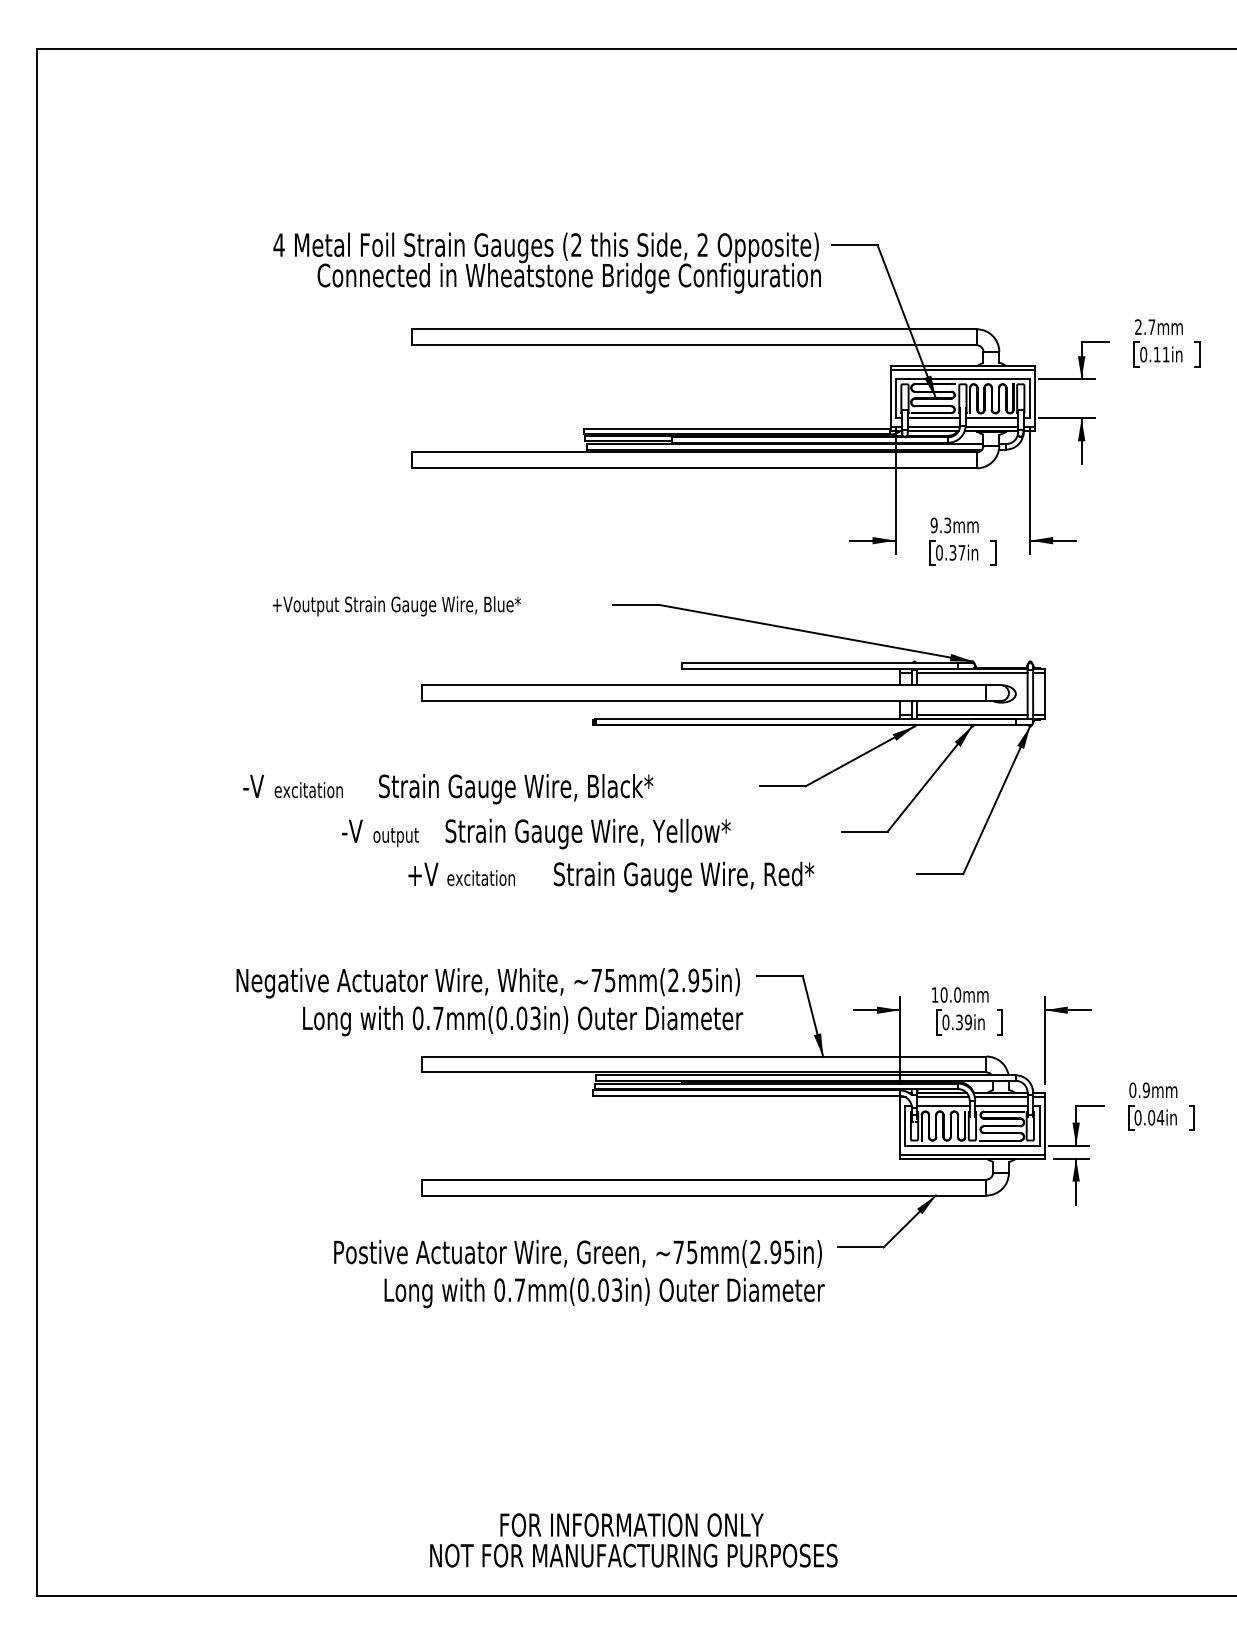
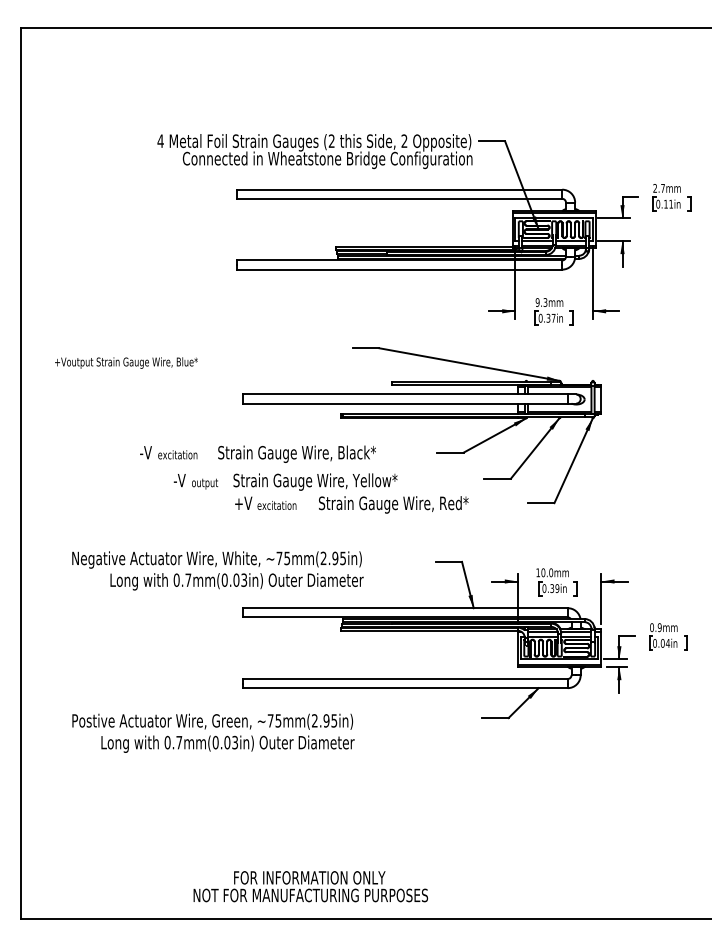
text: (396, 605) -> (126, 362), moved
text: (535, 832) -> (285, 481), moved
text: (489, 1001) -> (217, 570), moved
text: (579, 1272) -> (213, 732), moved
text: (633, 1540) -> (310, 886), moved

